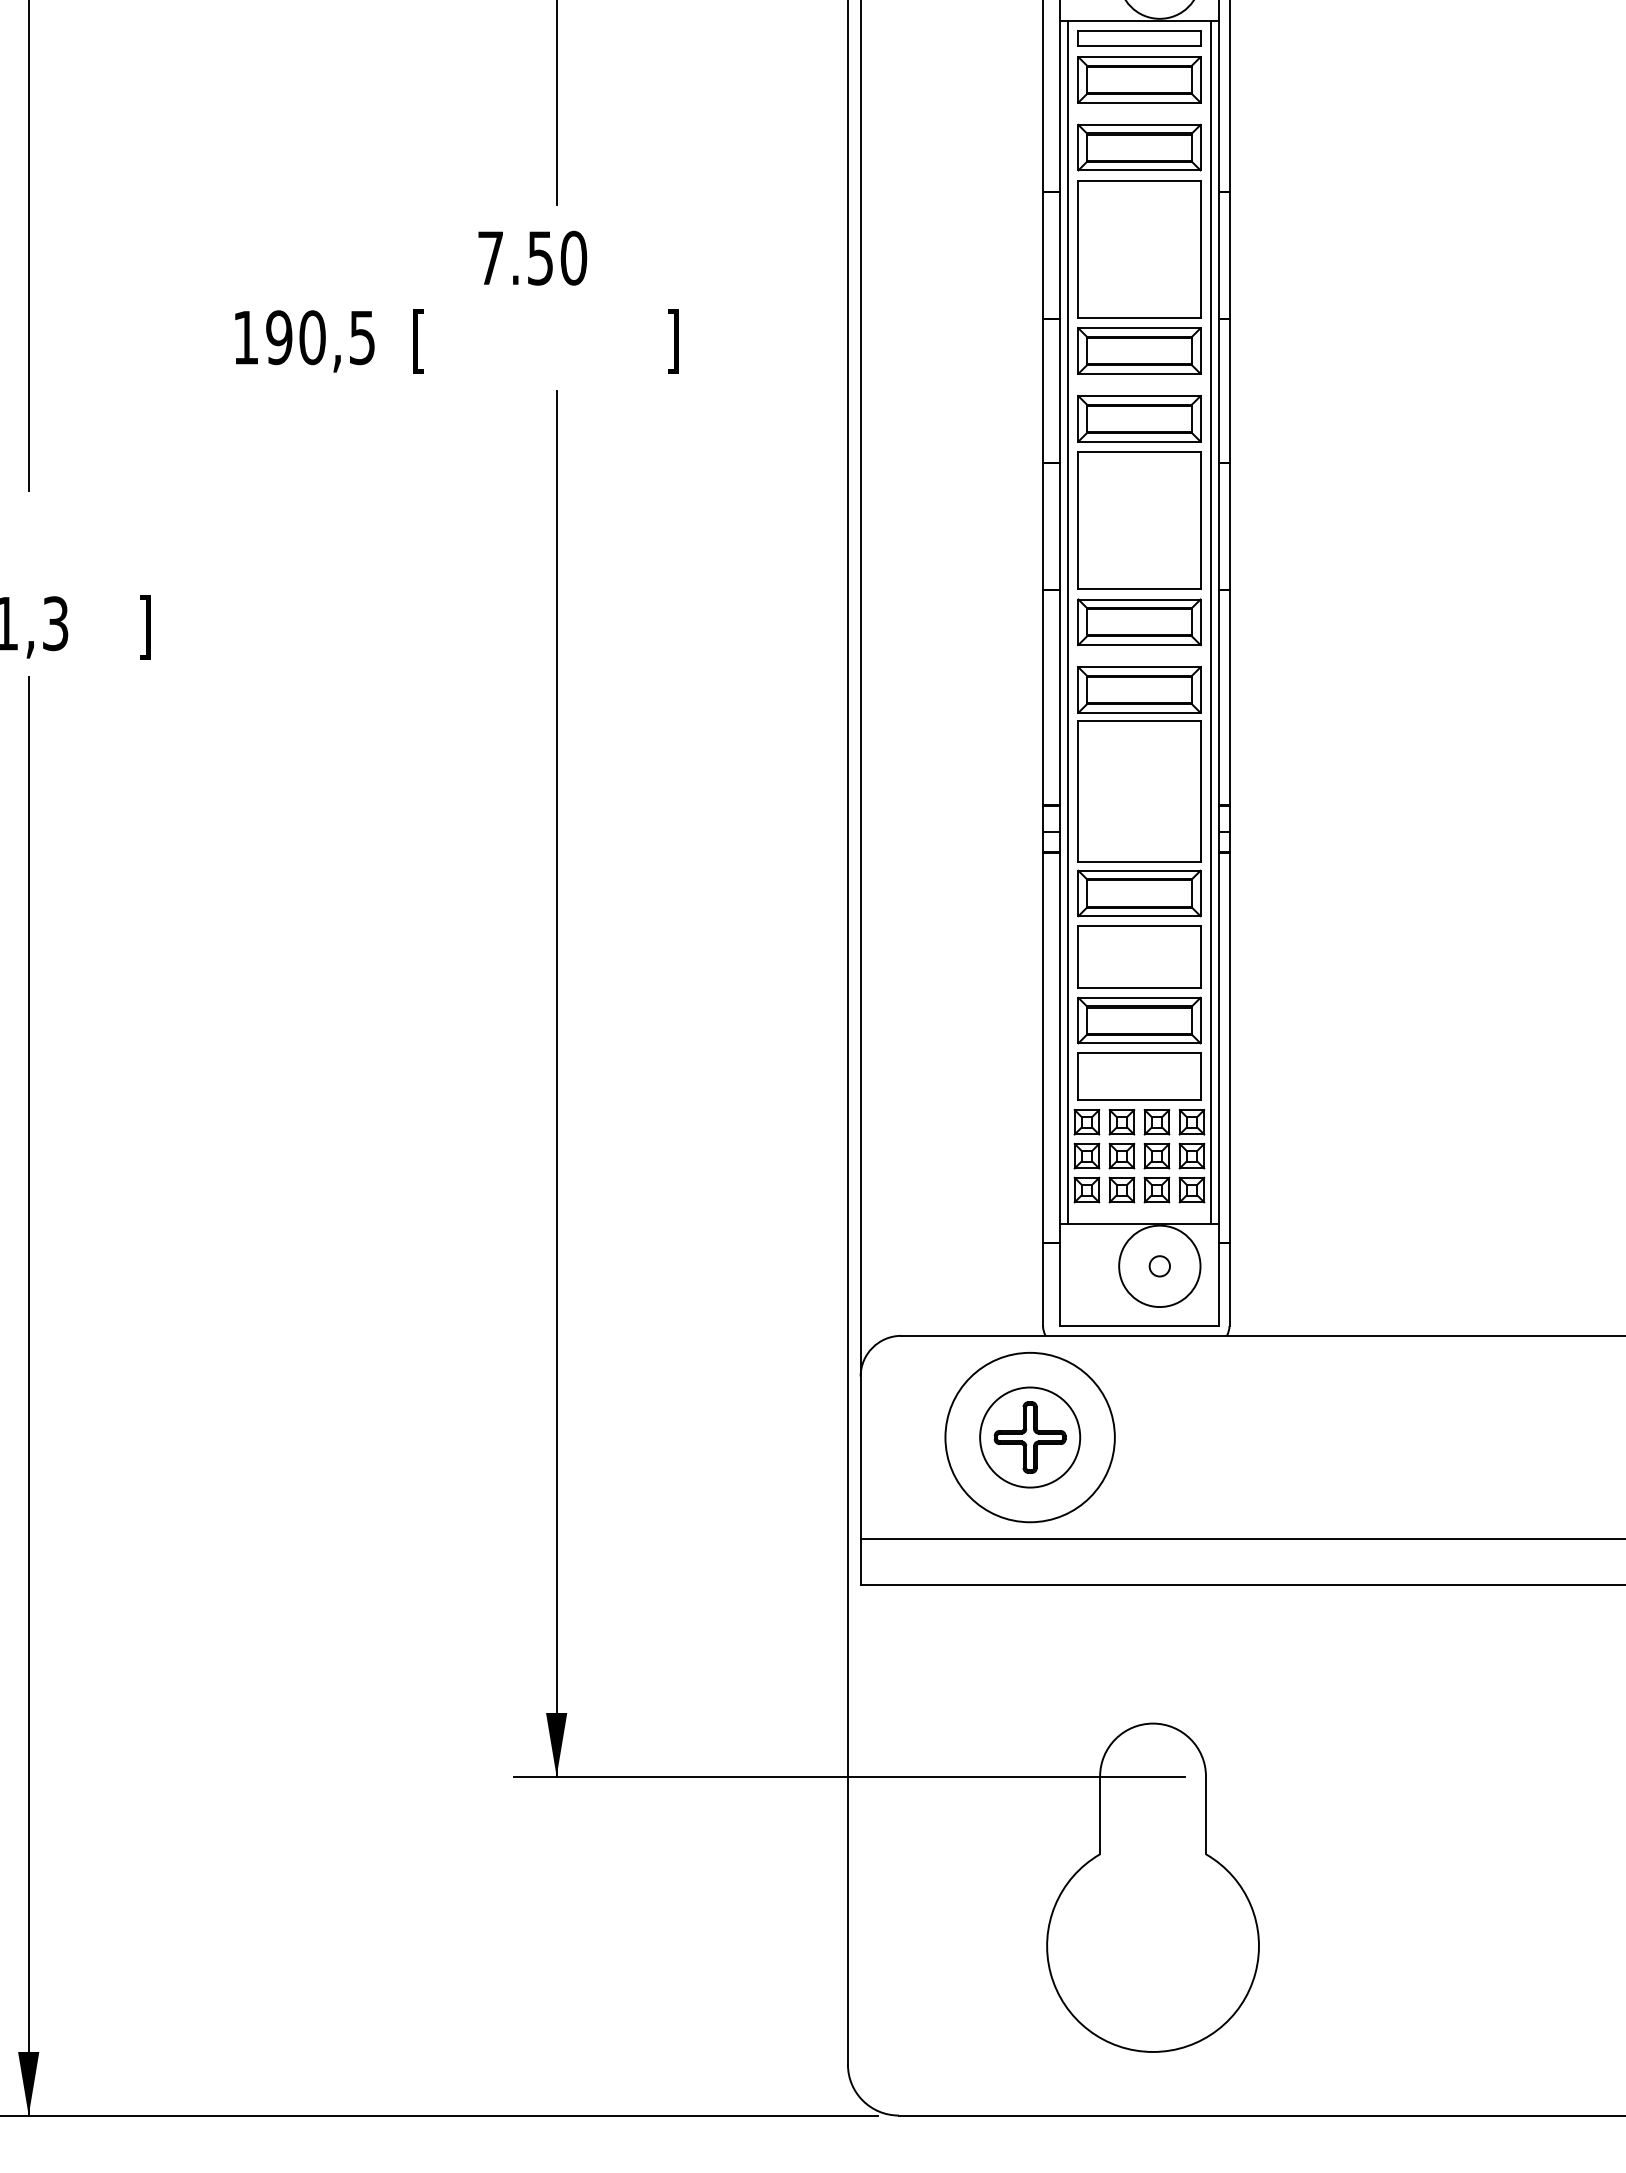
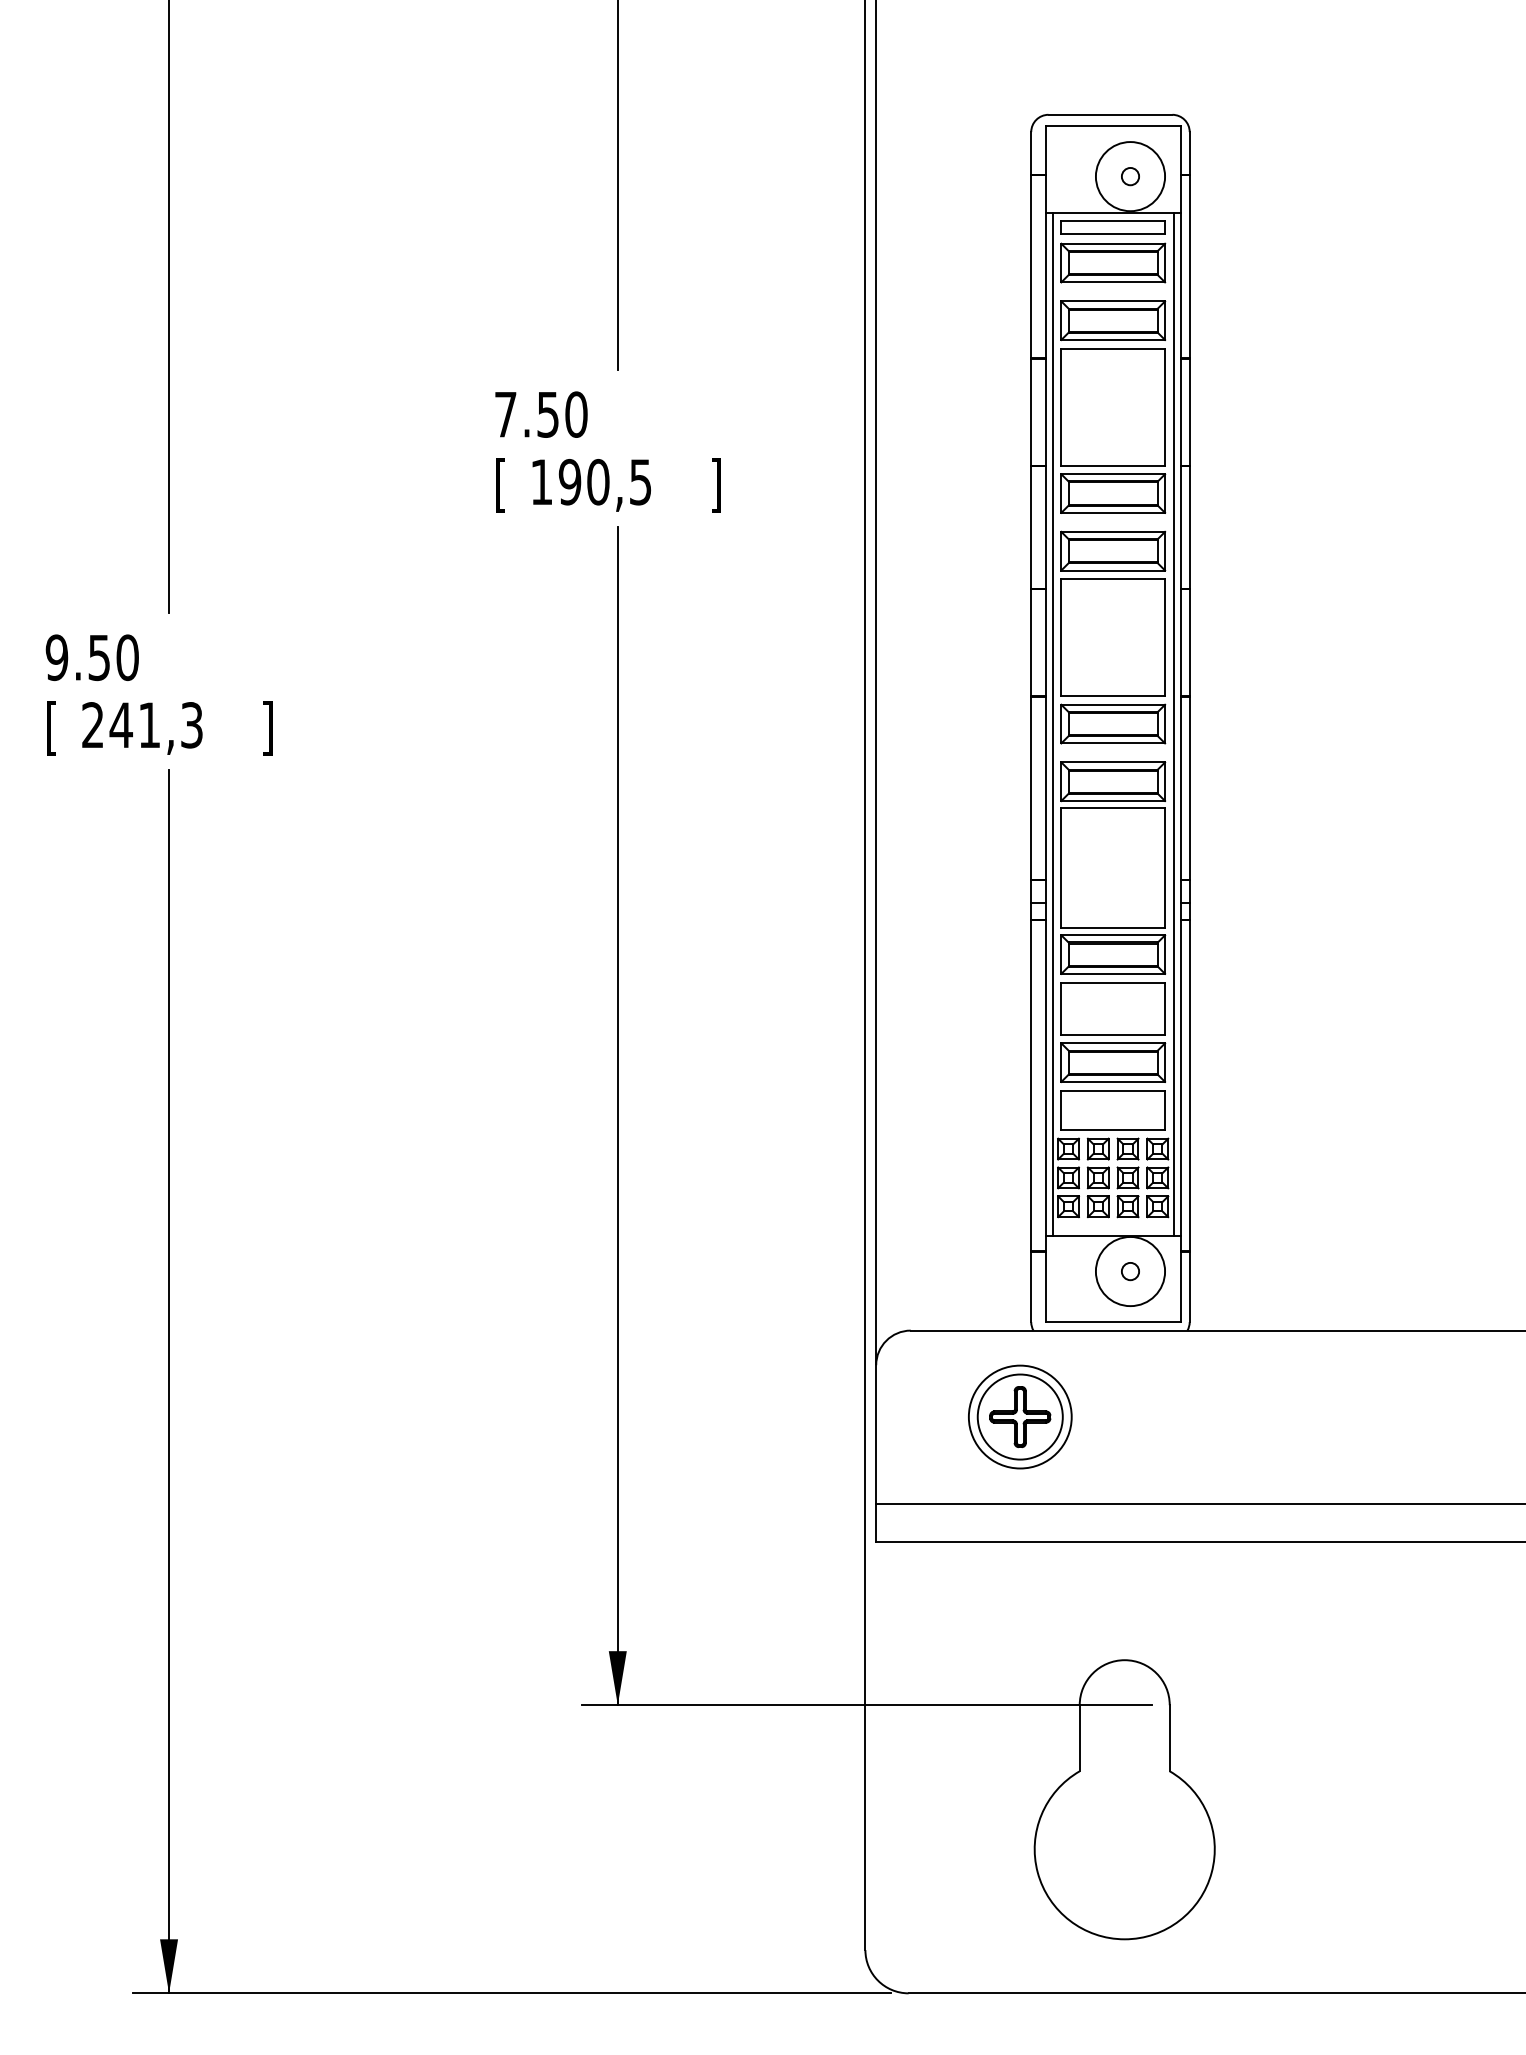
text: (532, 258) -> (541, 414), moved
text: (304, 341) -> (591, 485), moved
circle: (1029, 1436) -> (1019, 1416), size x0.71

